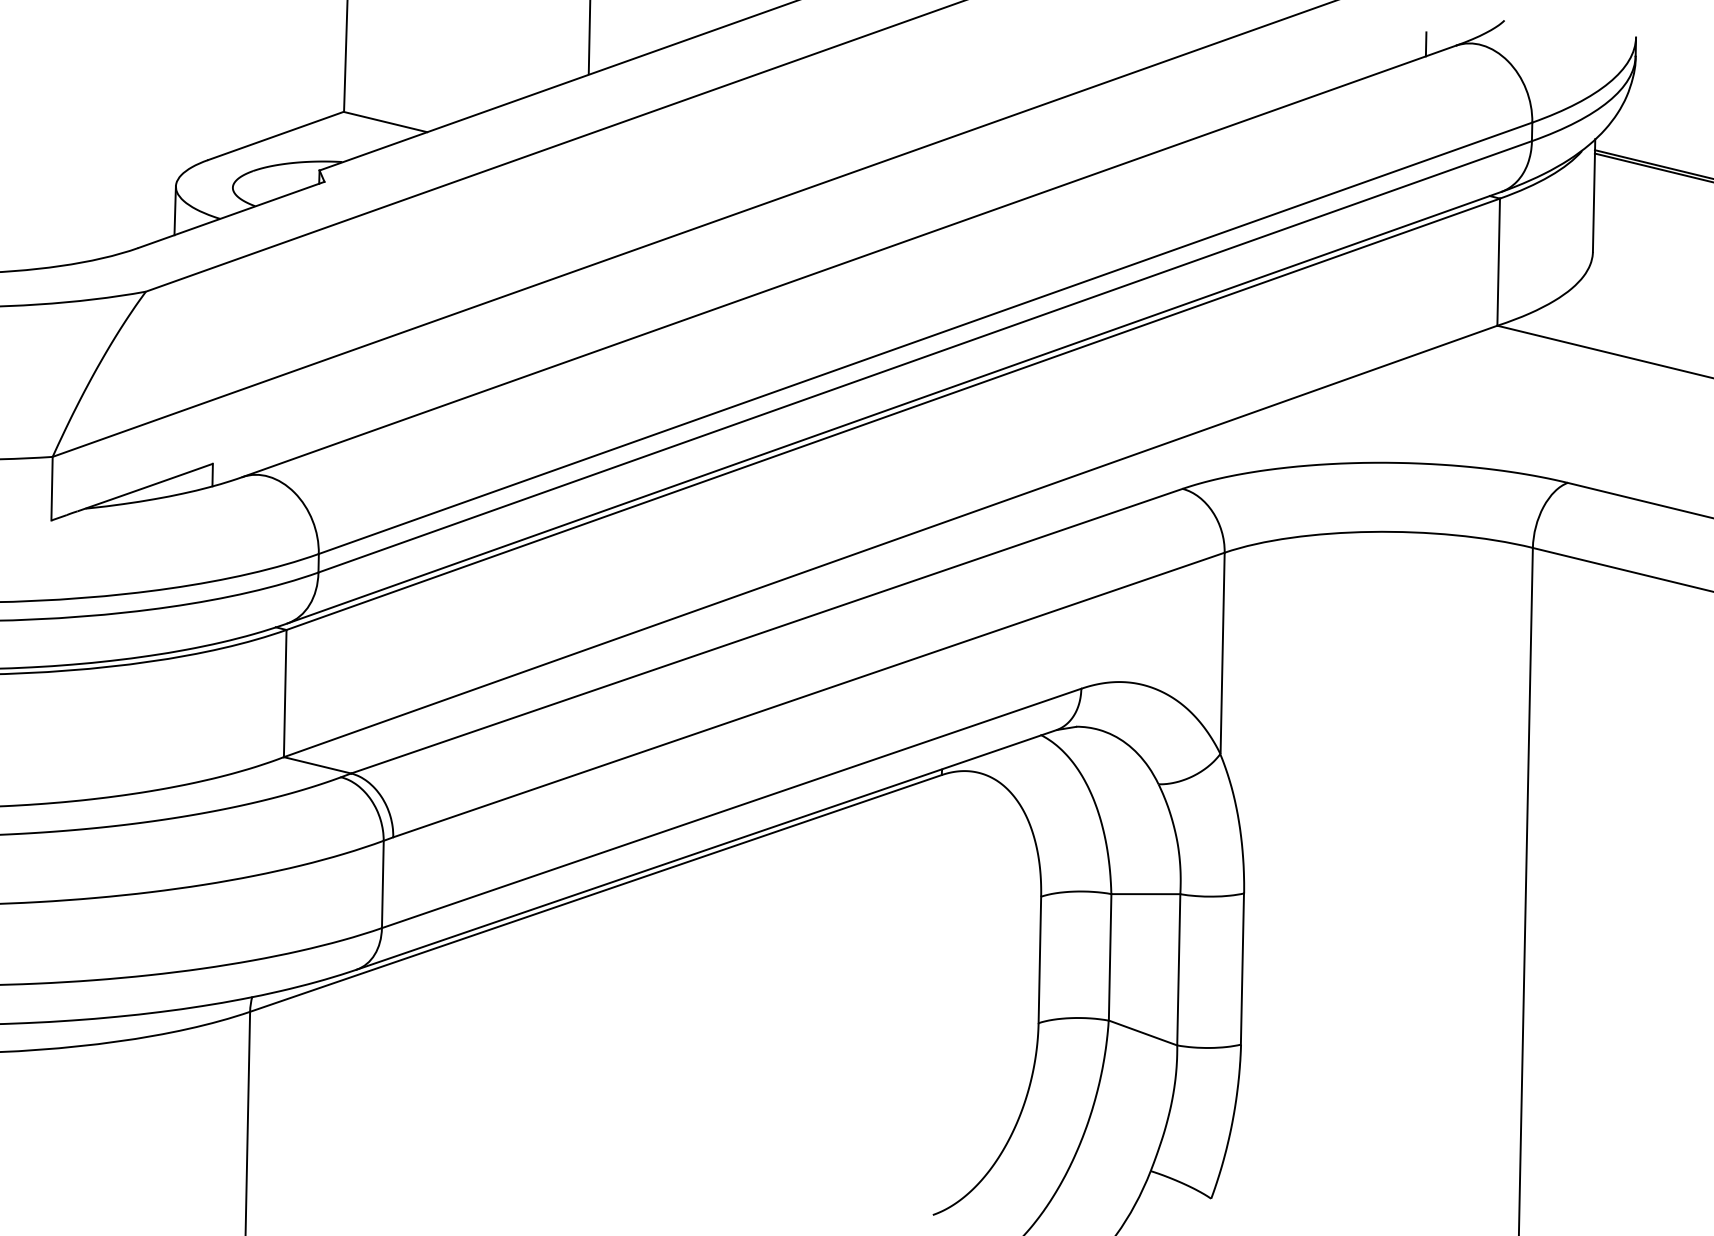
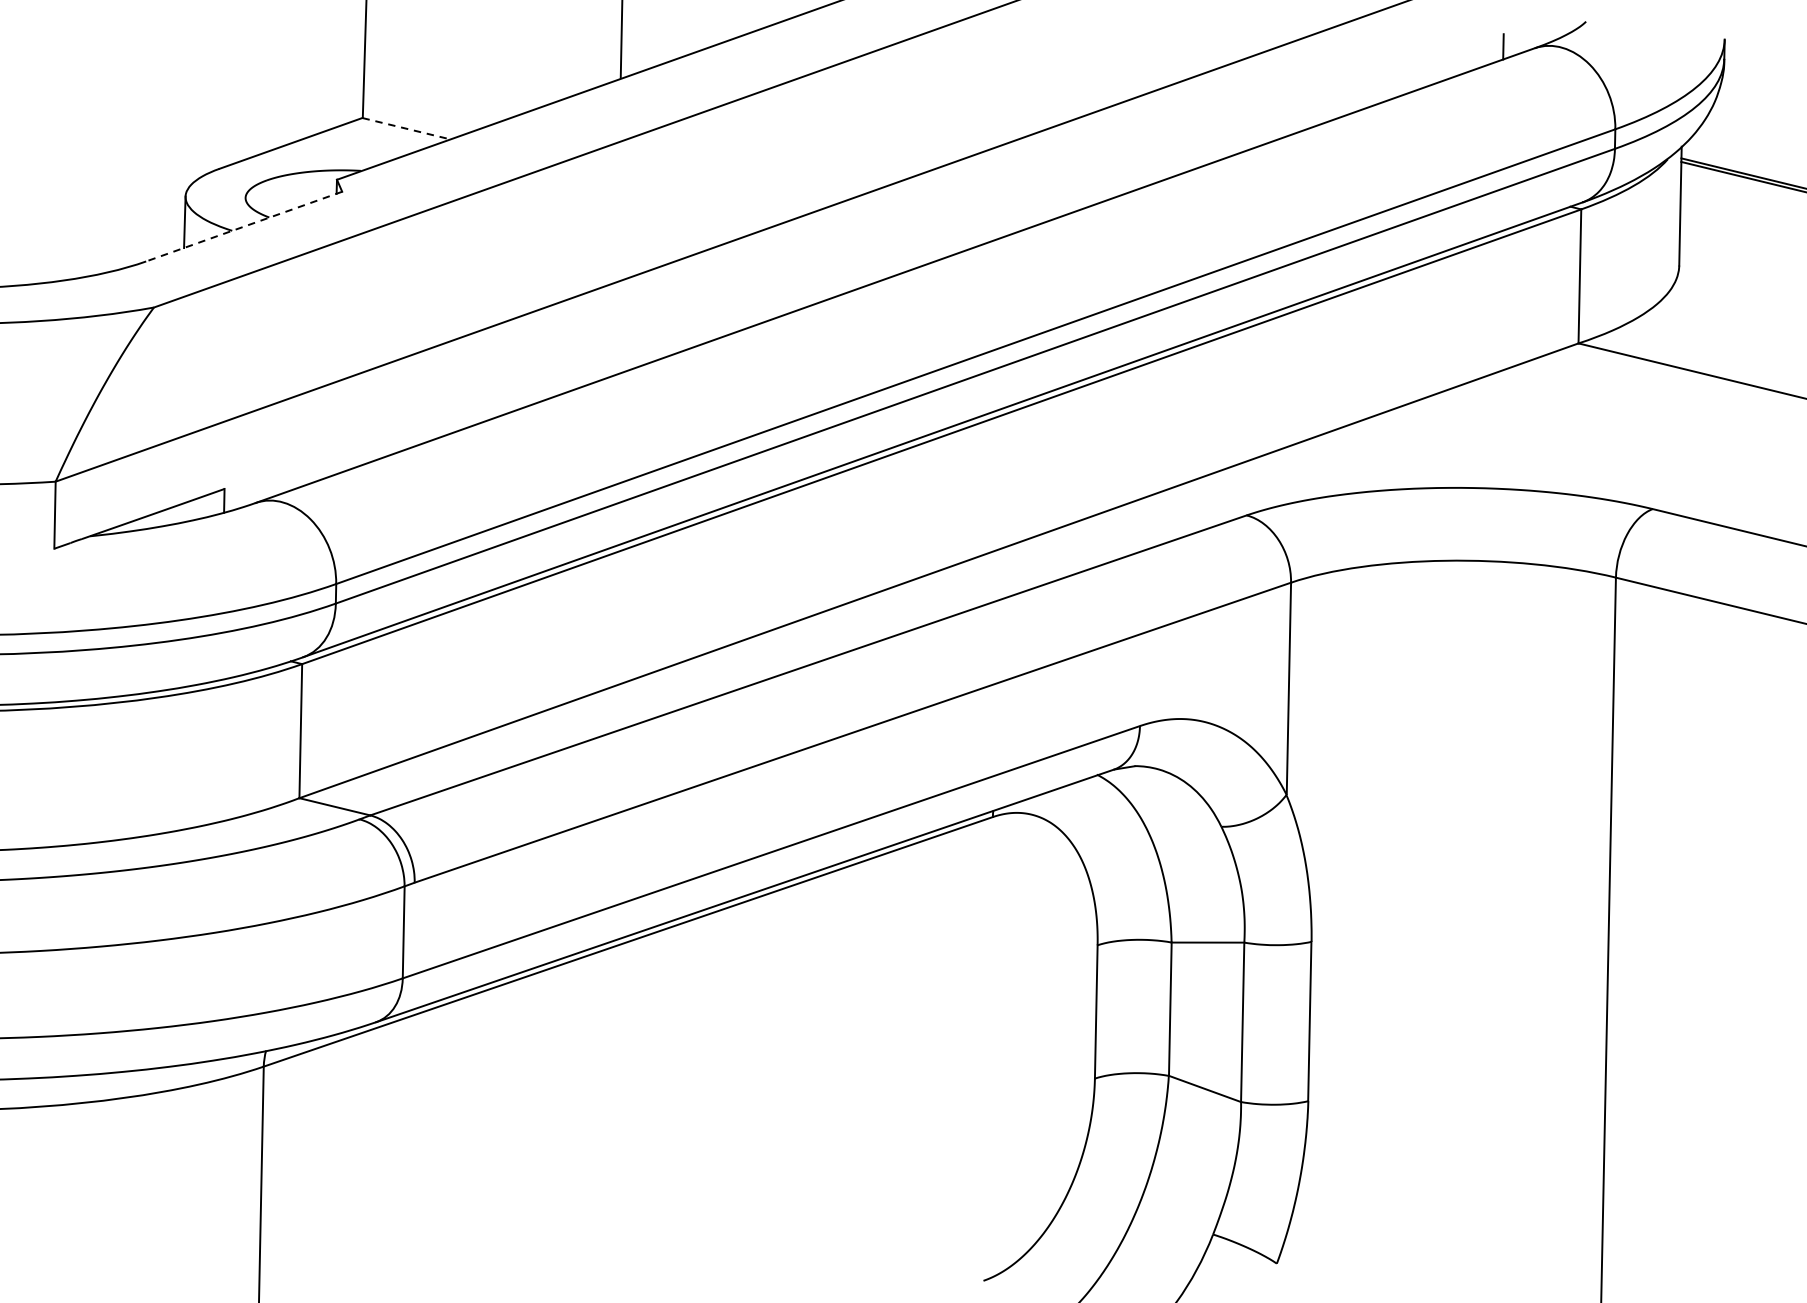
line: (385, 122) -> (406, 129), solid -> dashed
line: (231, 214) -> (244, 226), solid -> dashed

